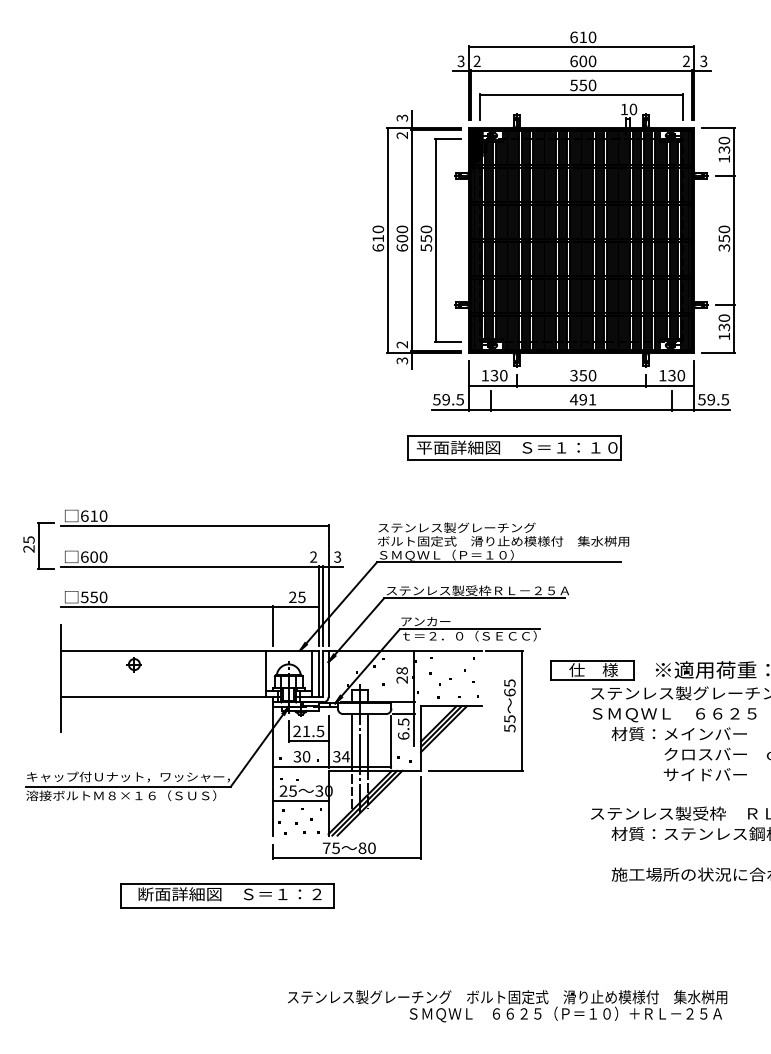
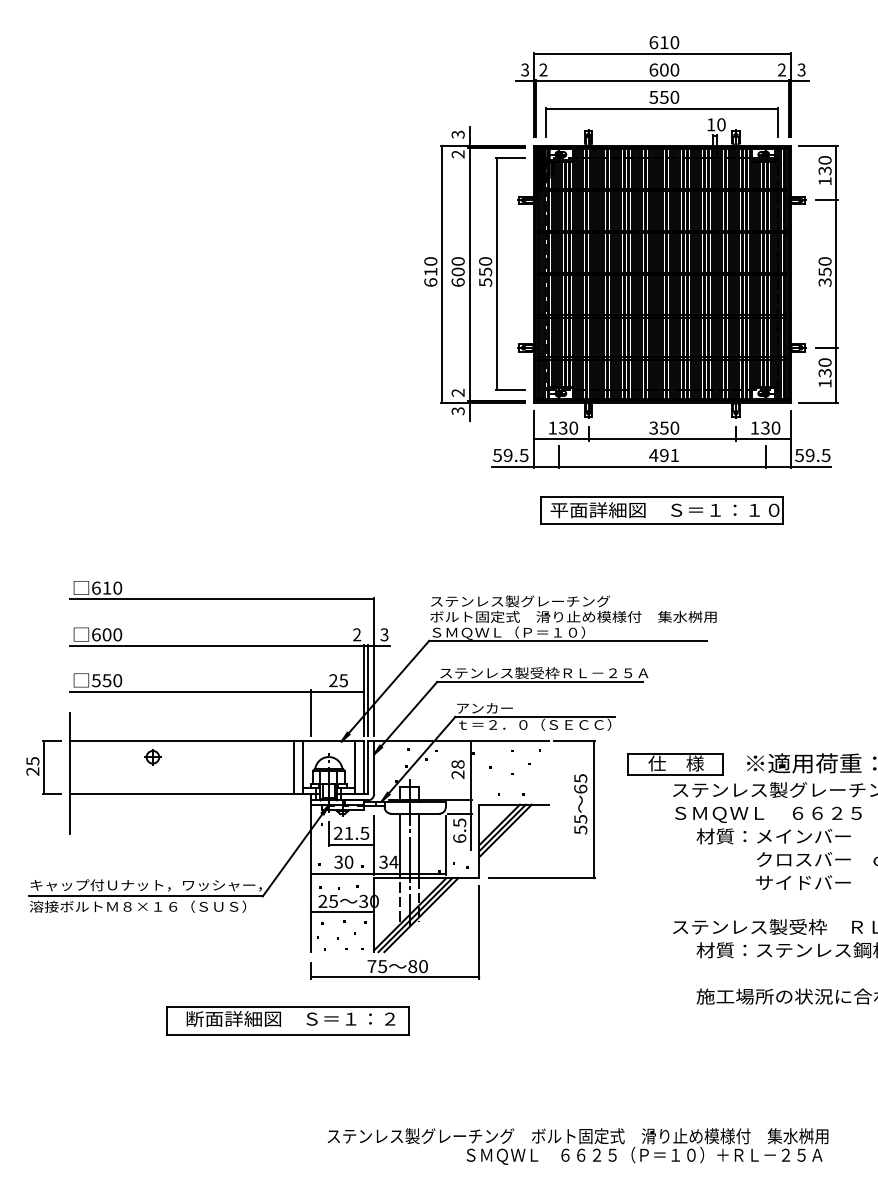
part: (514, 448) -> (661, 510), moved
part: (38, 545) -> (43, 767), moved
line: (258, 673) -> (294, 767), added
part: (227, 895) -> (287, 1020), moved

